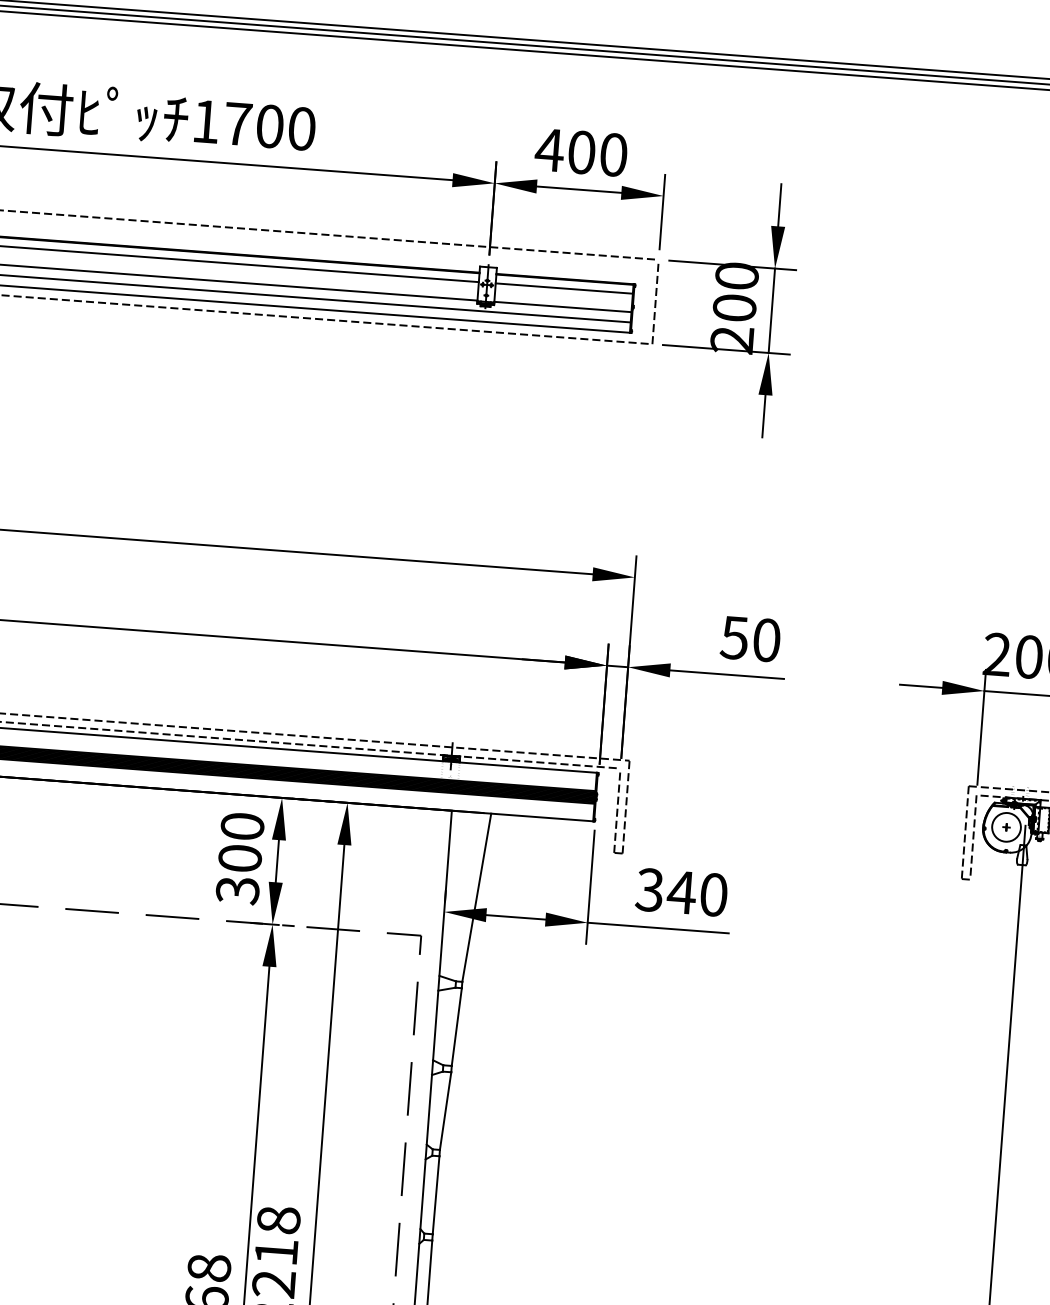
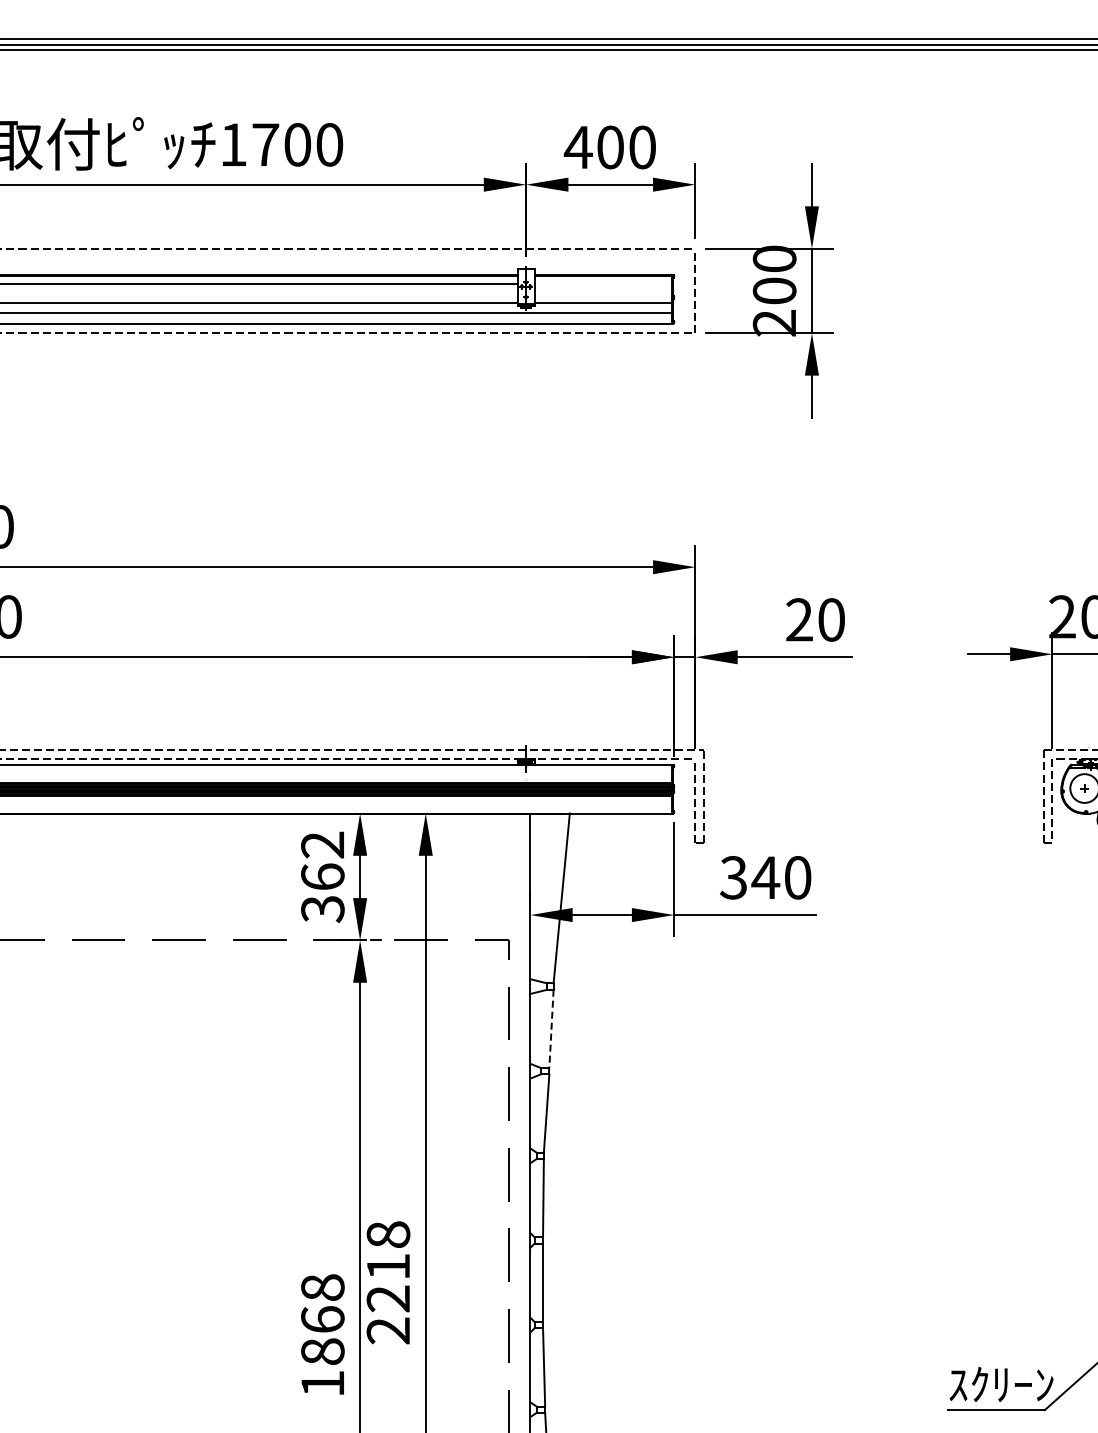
line: (564, 288) -> (603, 284), removed
text: (733, 637) -> (798, 619), 50 -> 20
text: (241, 841) -> (322, 860), 300 -> 362
line: (456, 1027) -> (551, 1029), solid -> dashed

